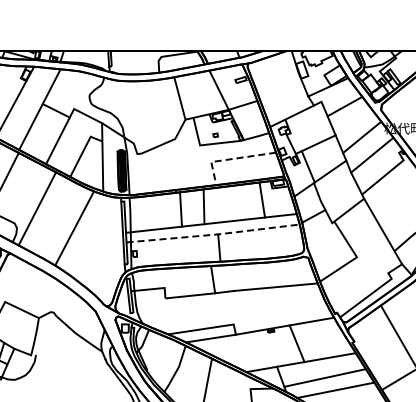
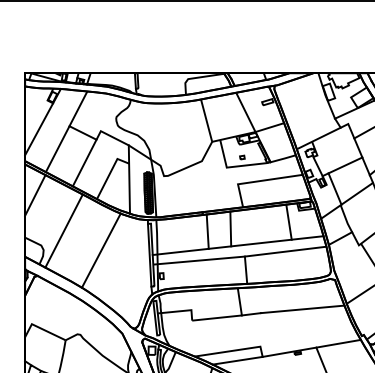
line: (230, 159) -> (257, 181), dashed -> solid
line: (214, 234) -> (241, 256), dashed -> solid

